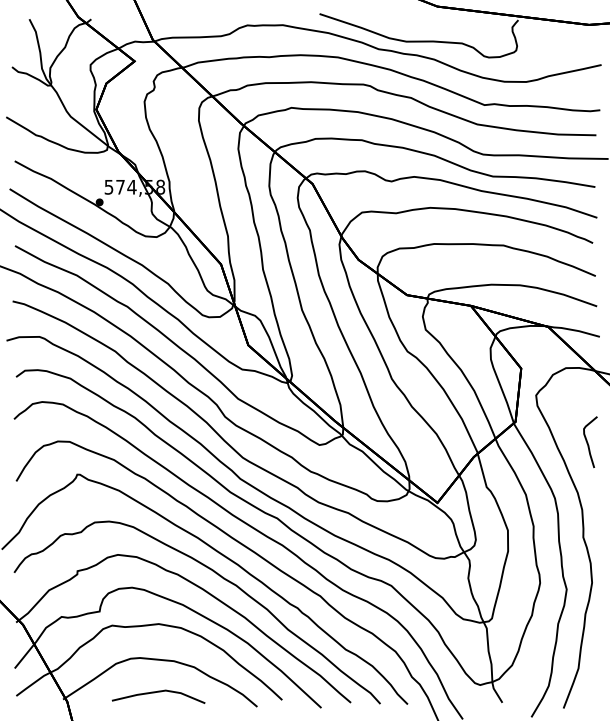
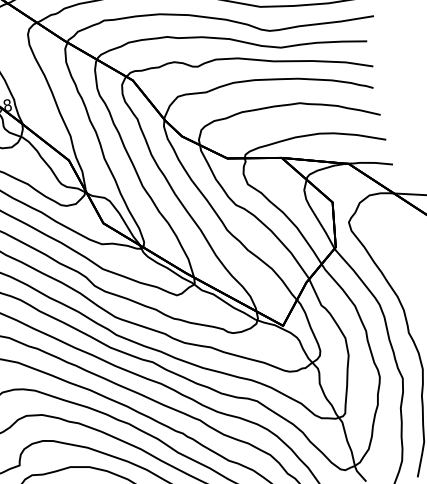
curve: (588, 442) -> (399, 253), removed

